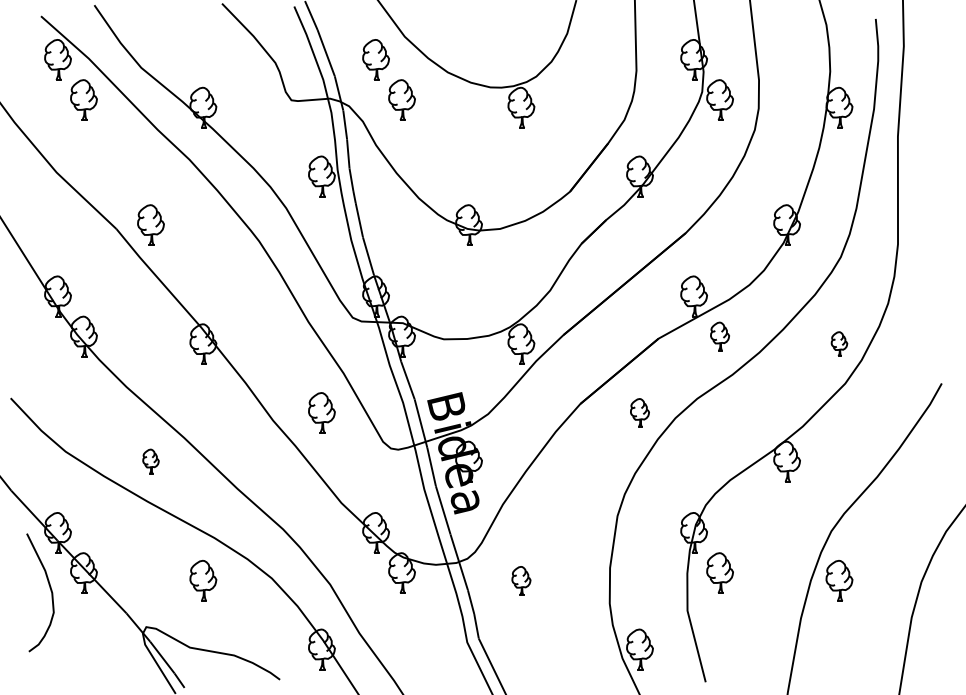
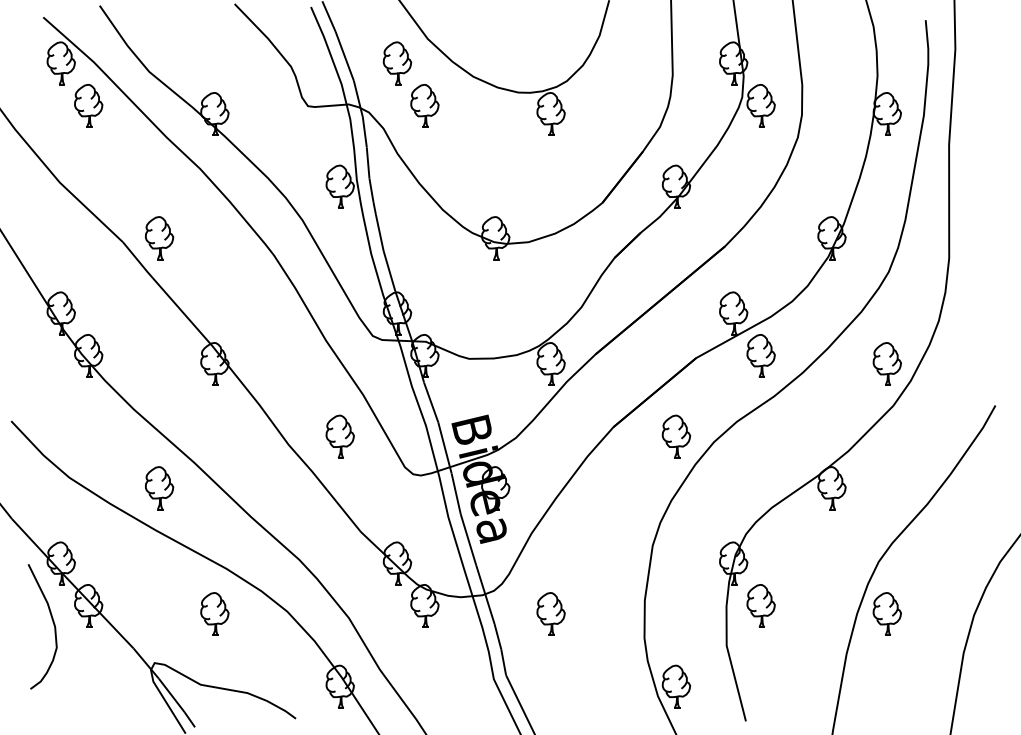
part: (719, 336) -> (760, 355), size x1.43
part: (839, 343) -> (887, 363), size x1.67
part: (639, 412) -> (675, 436), size x1.43
part: (150, 461) -> (159, 488), size x1.67
part: (521, 580) -> (551, 613), size x1.43

